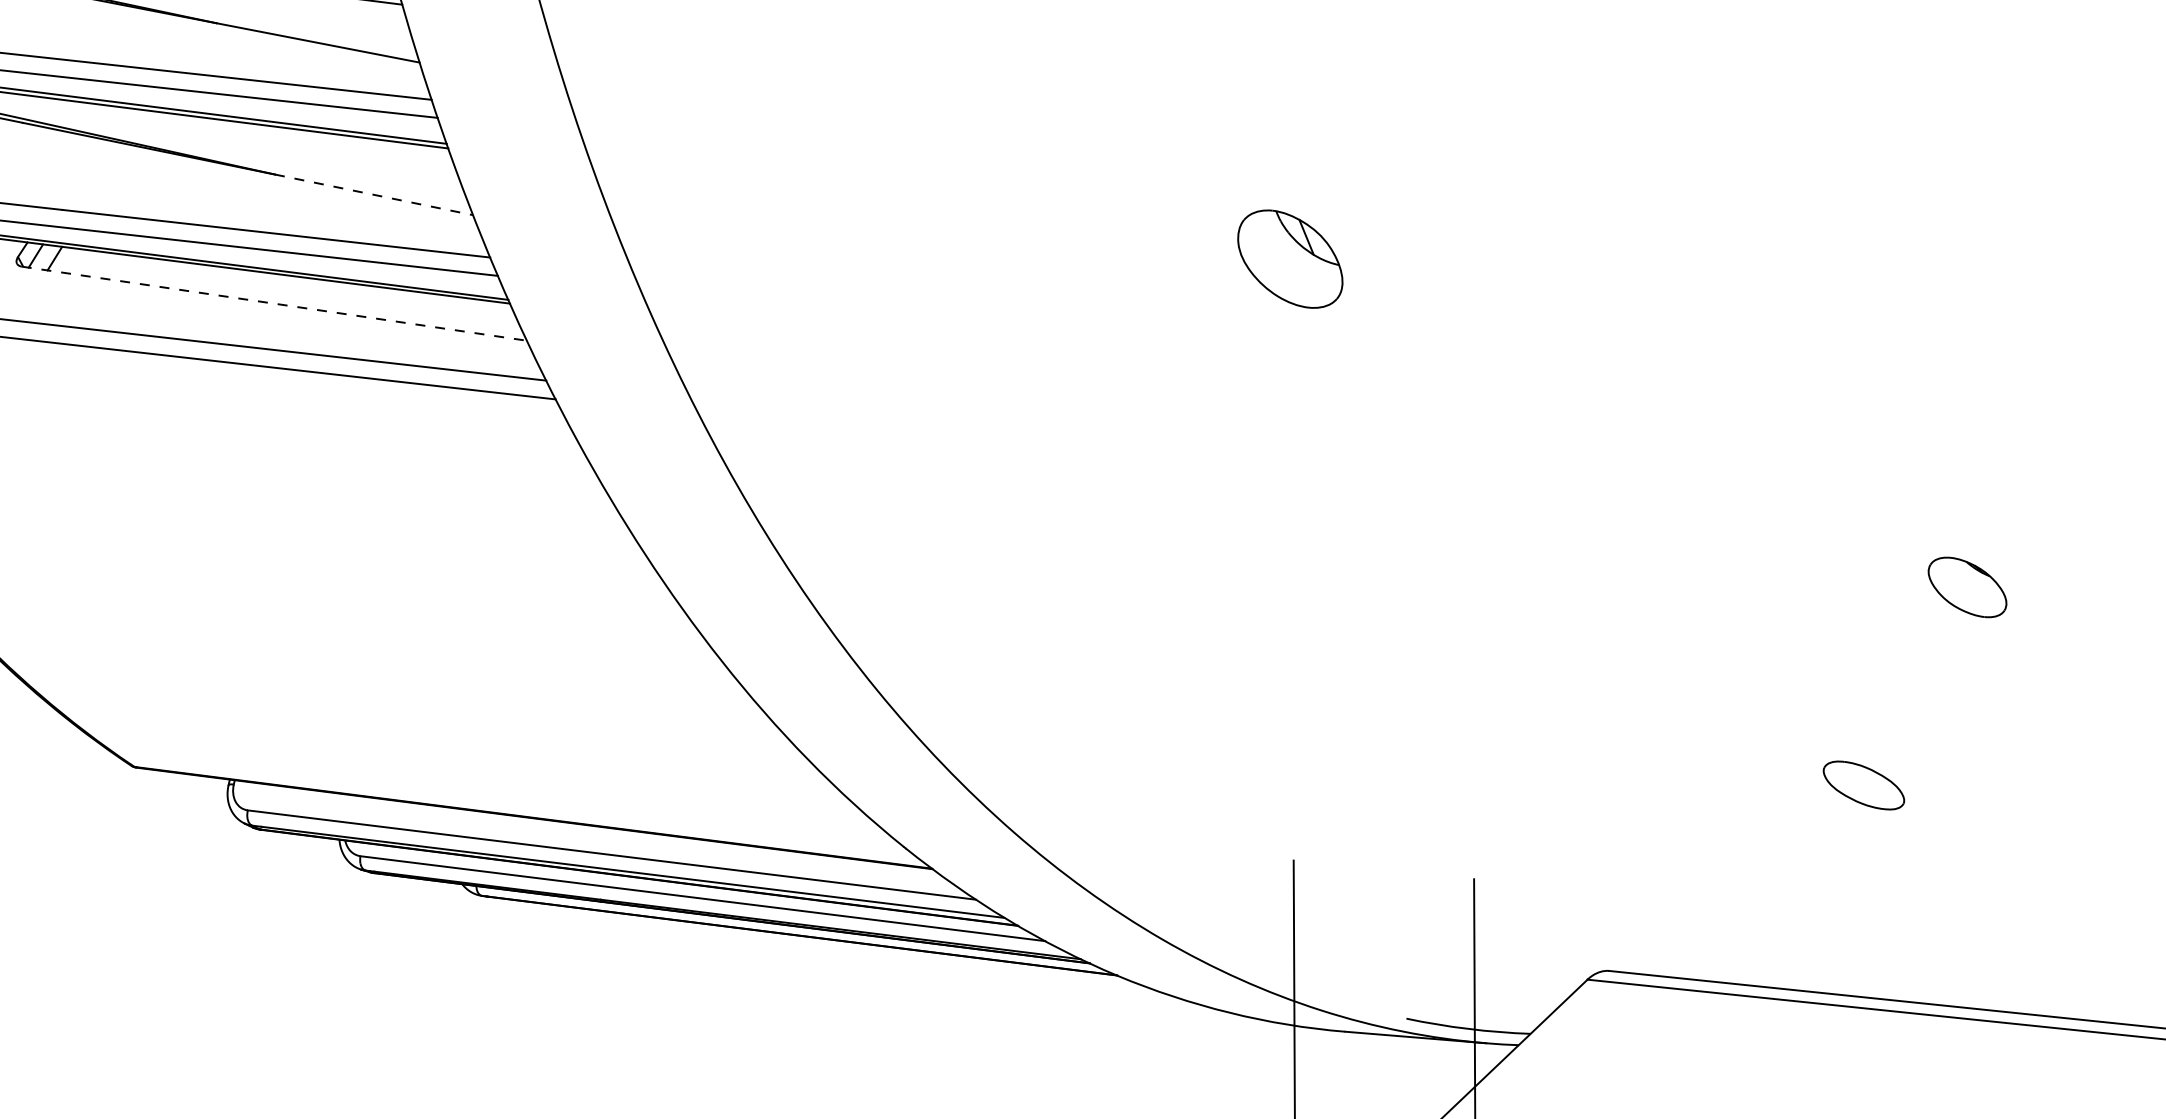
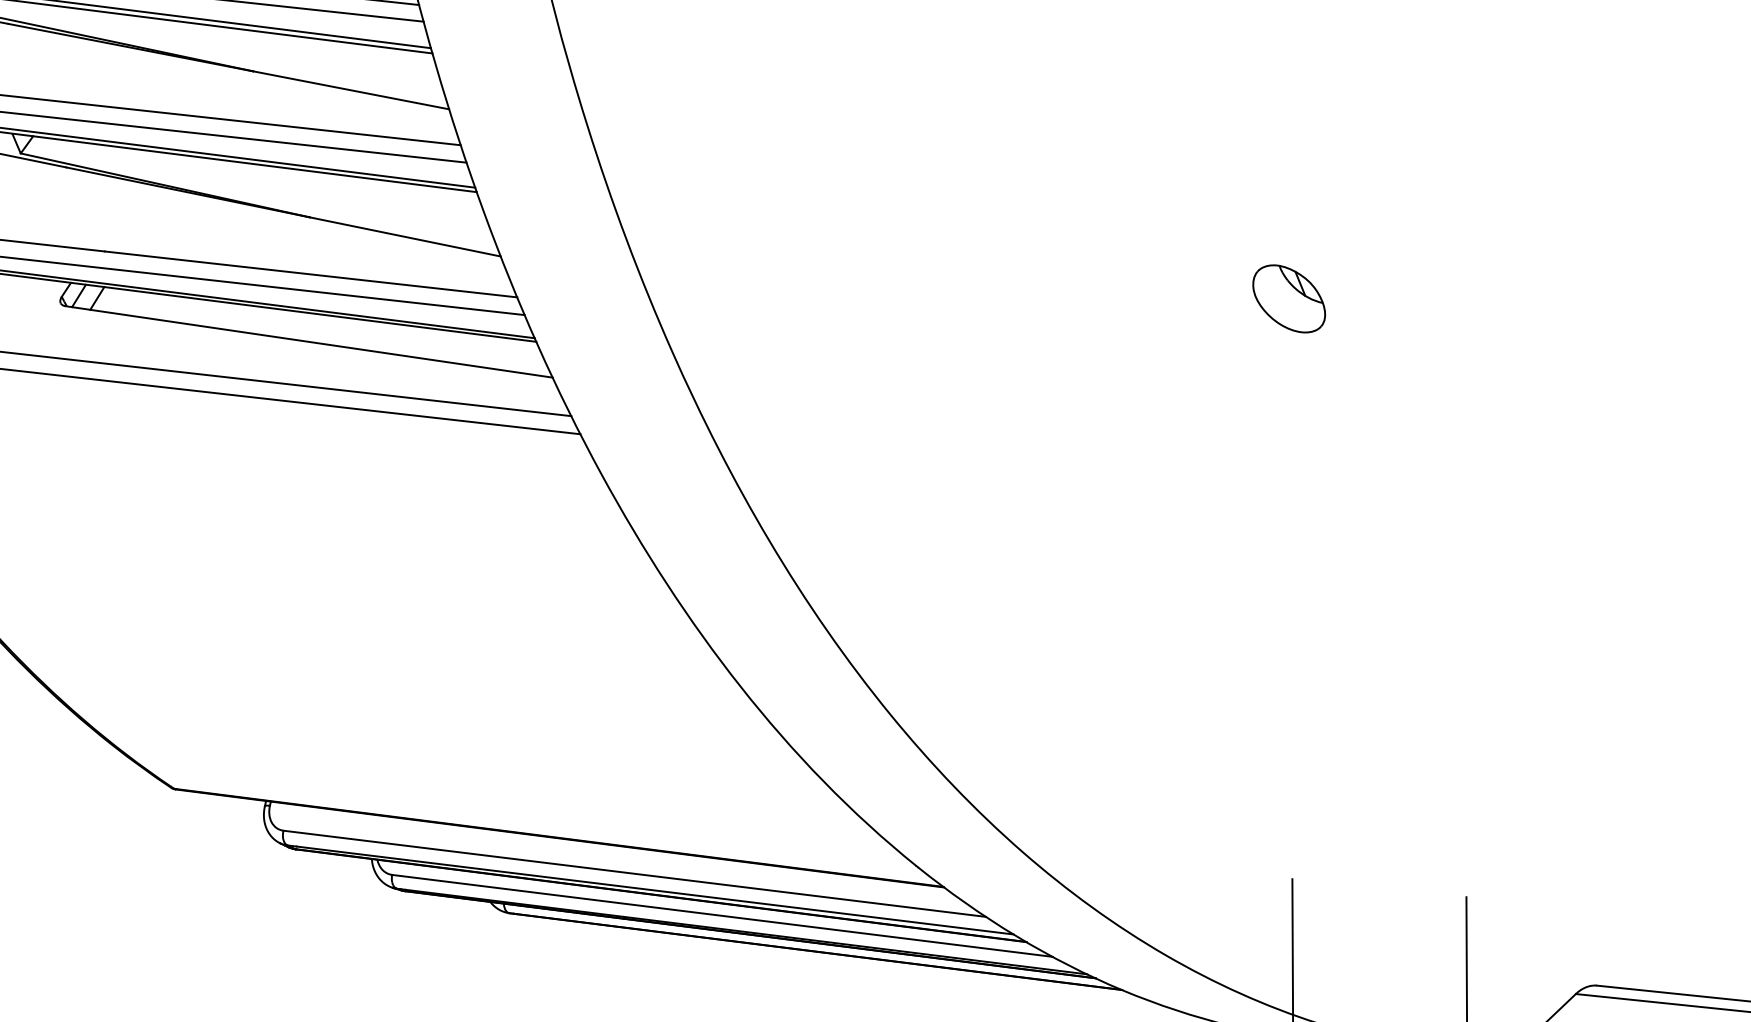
line: (374, 194) -> (405, 236), dashed -> solid
part: (1290, 258) -> (1289, 298), size x0.71
line: (274, 303) -> (309, 341), dashed -> solid

